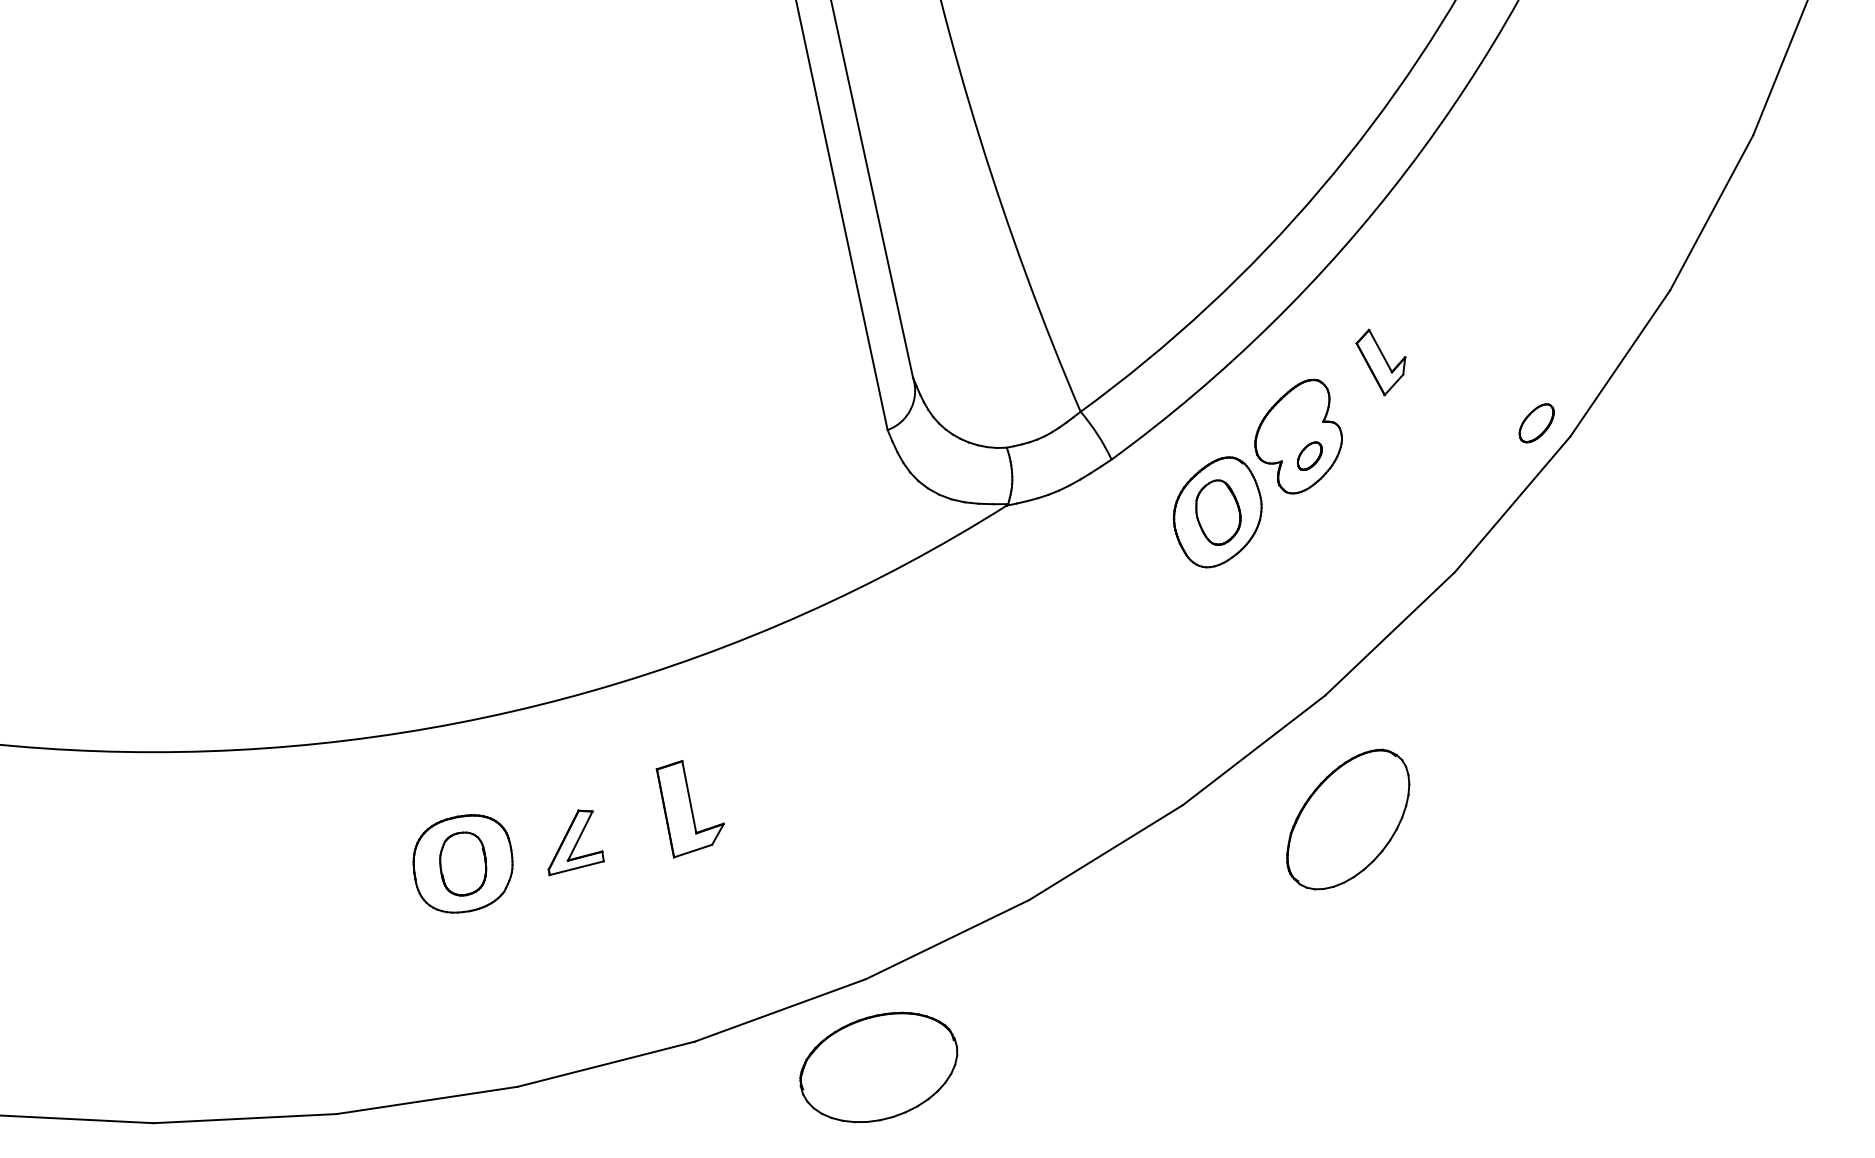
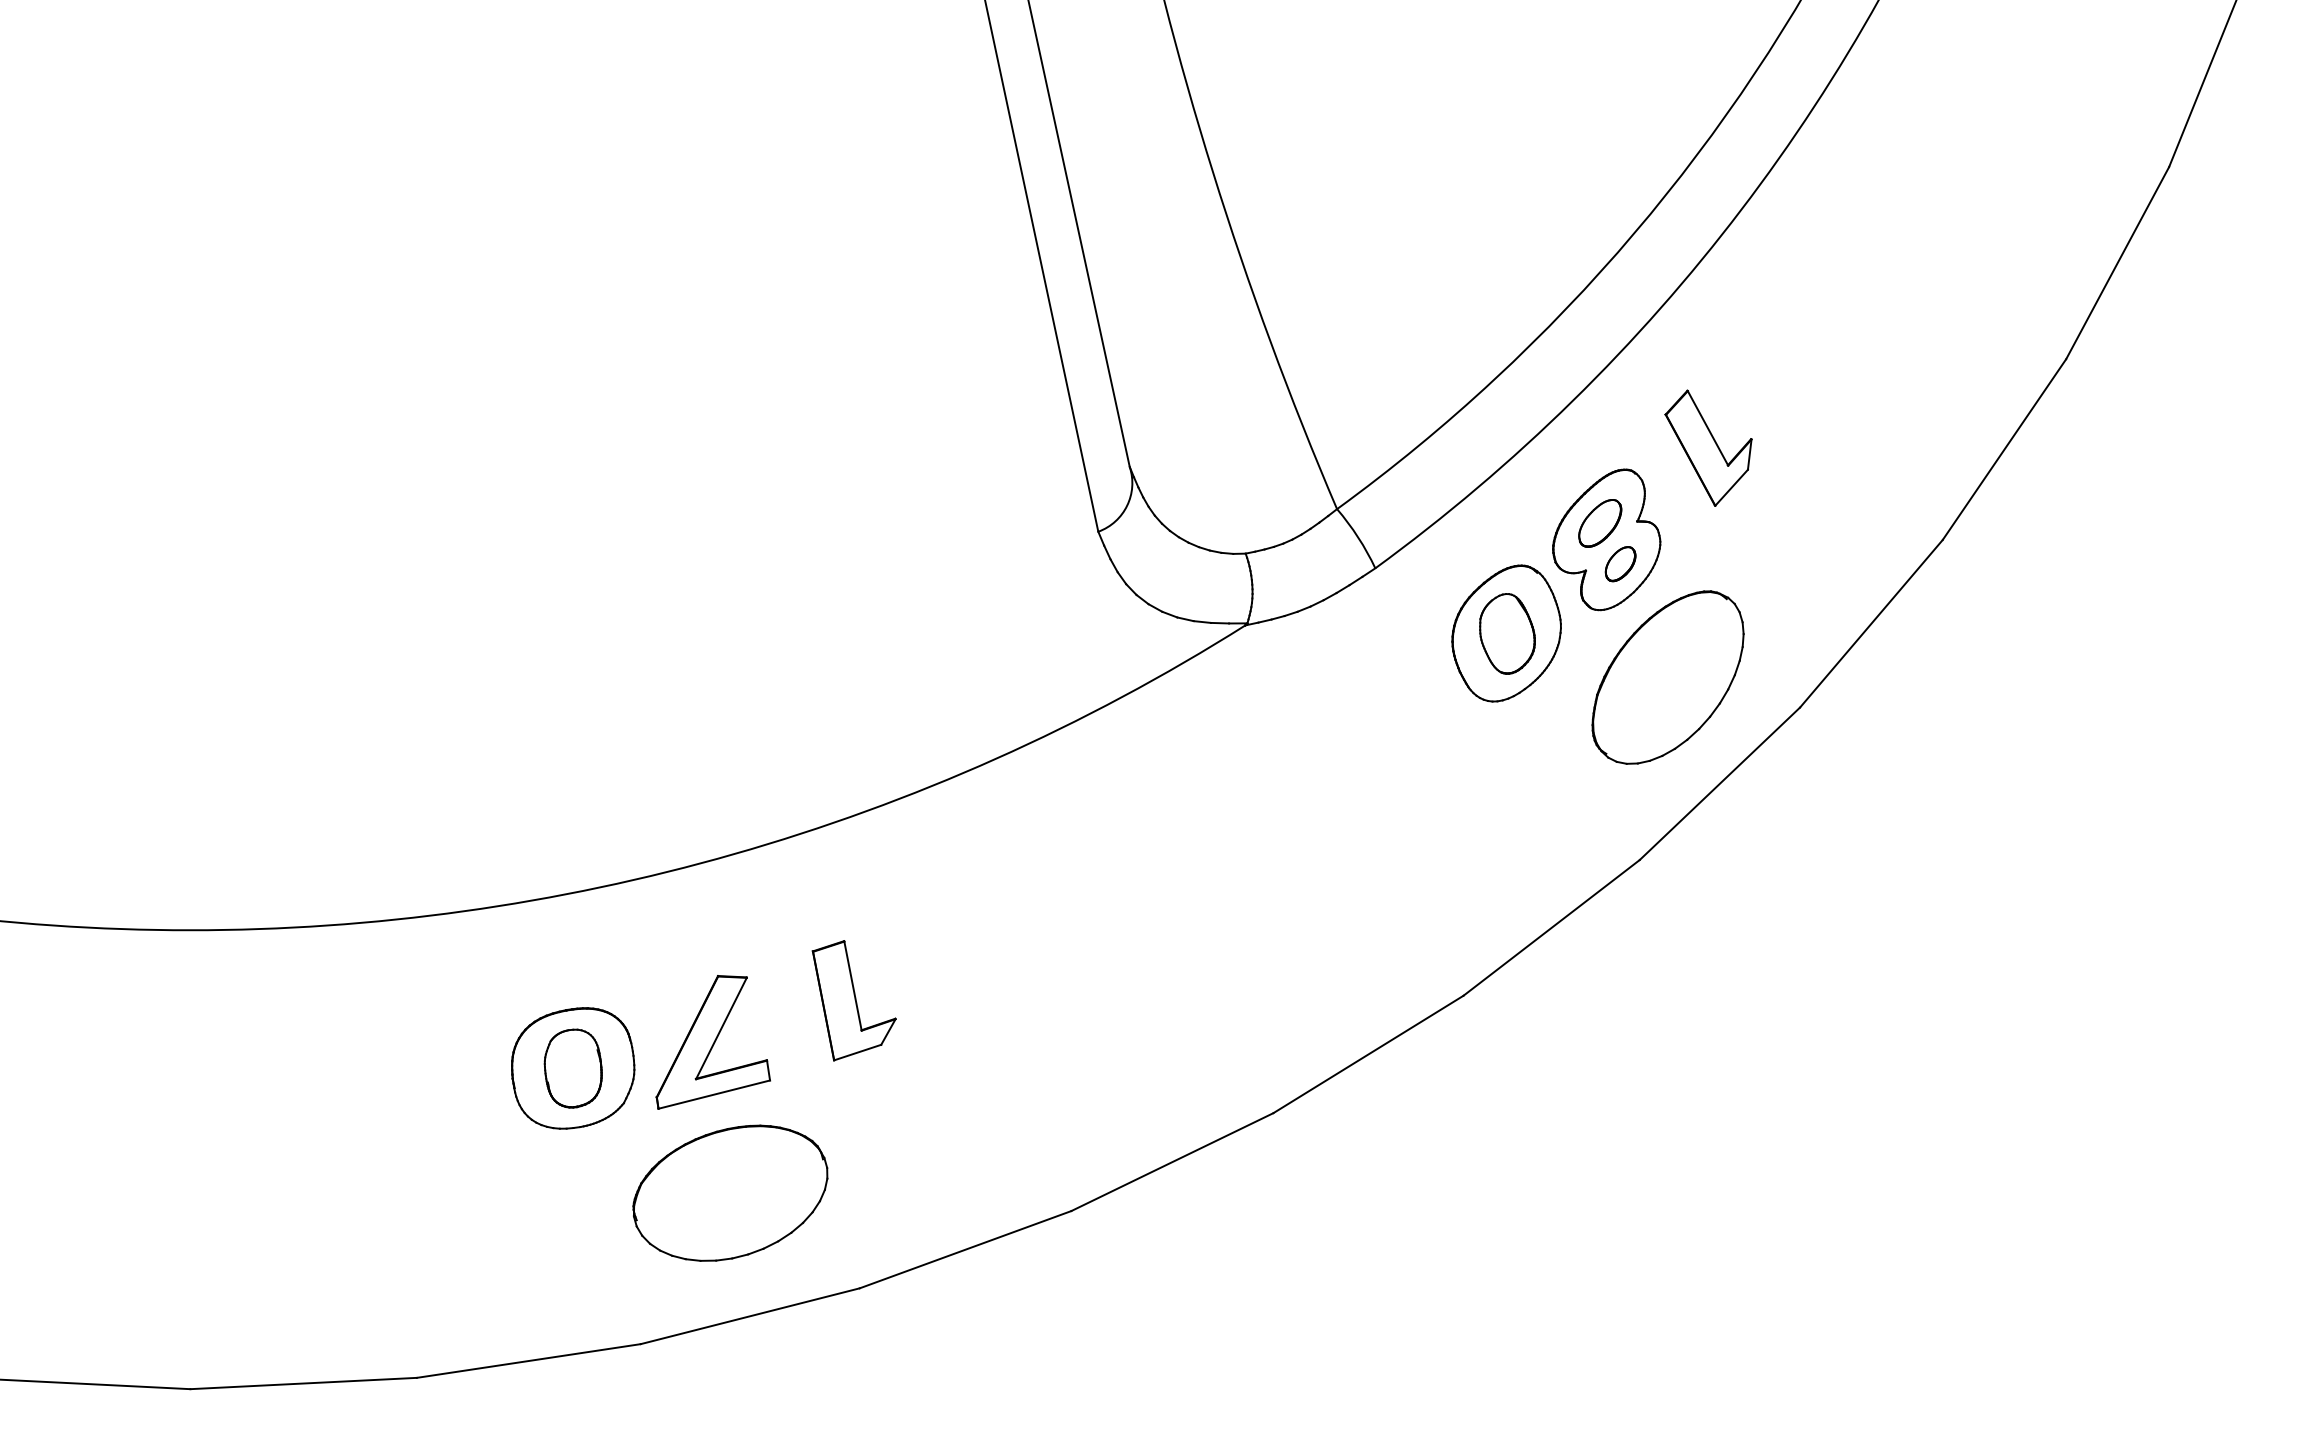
part: (1380, 361) -> (1708, 447), size x1.43
part: (1536, 423) -> (1600, 523), moved
part: (1347, 819) -> (1667, 677), moved
part: (575, 842) -> (712, 1042), size x1.67
part: (878, 1066) -> (730, 1192), moved

